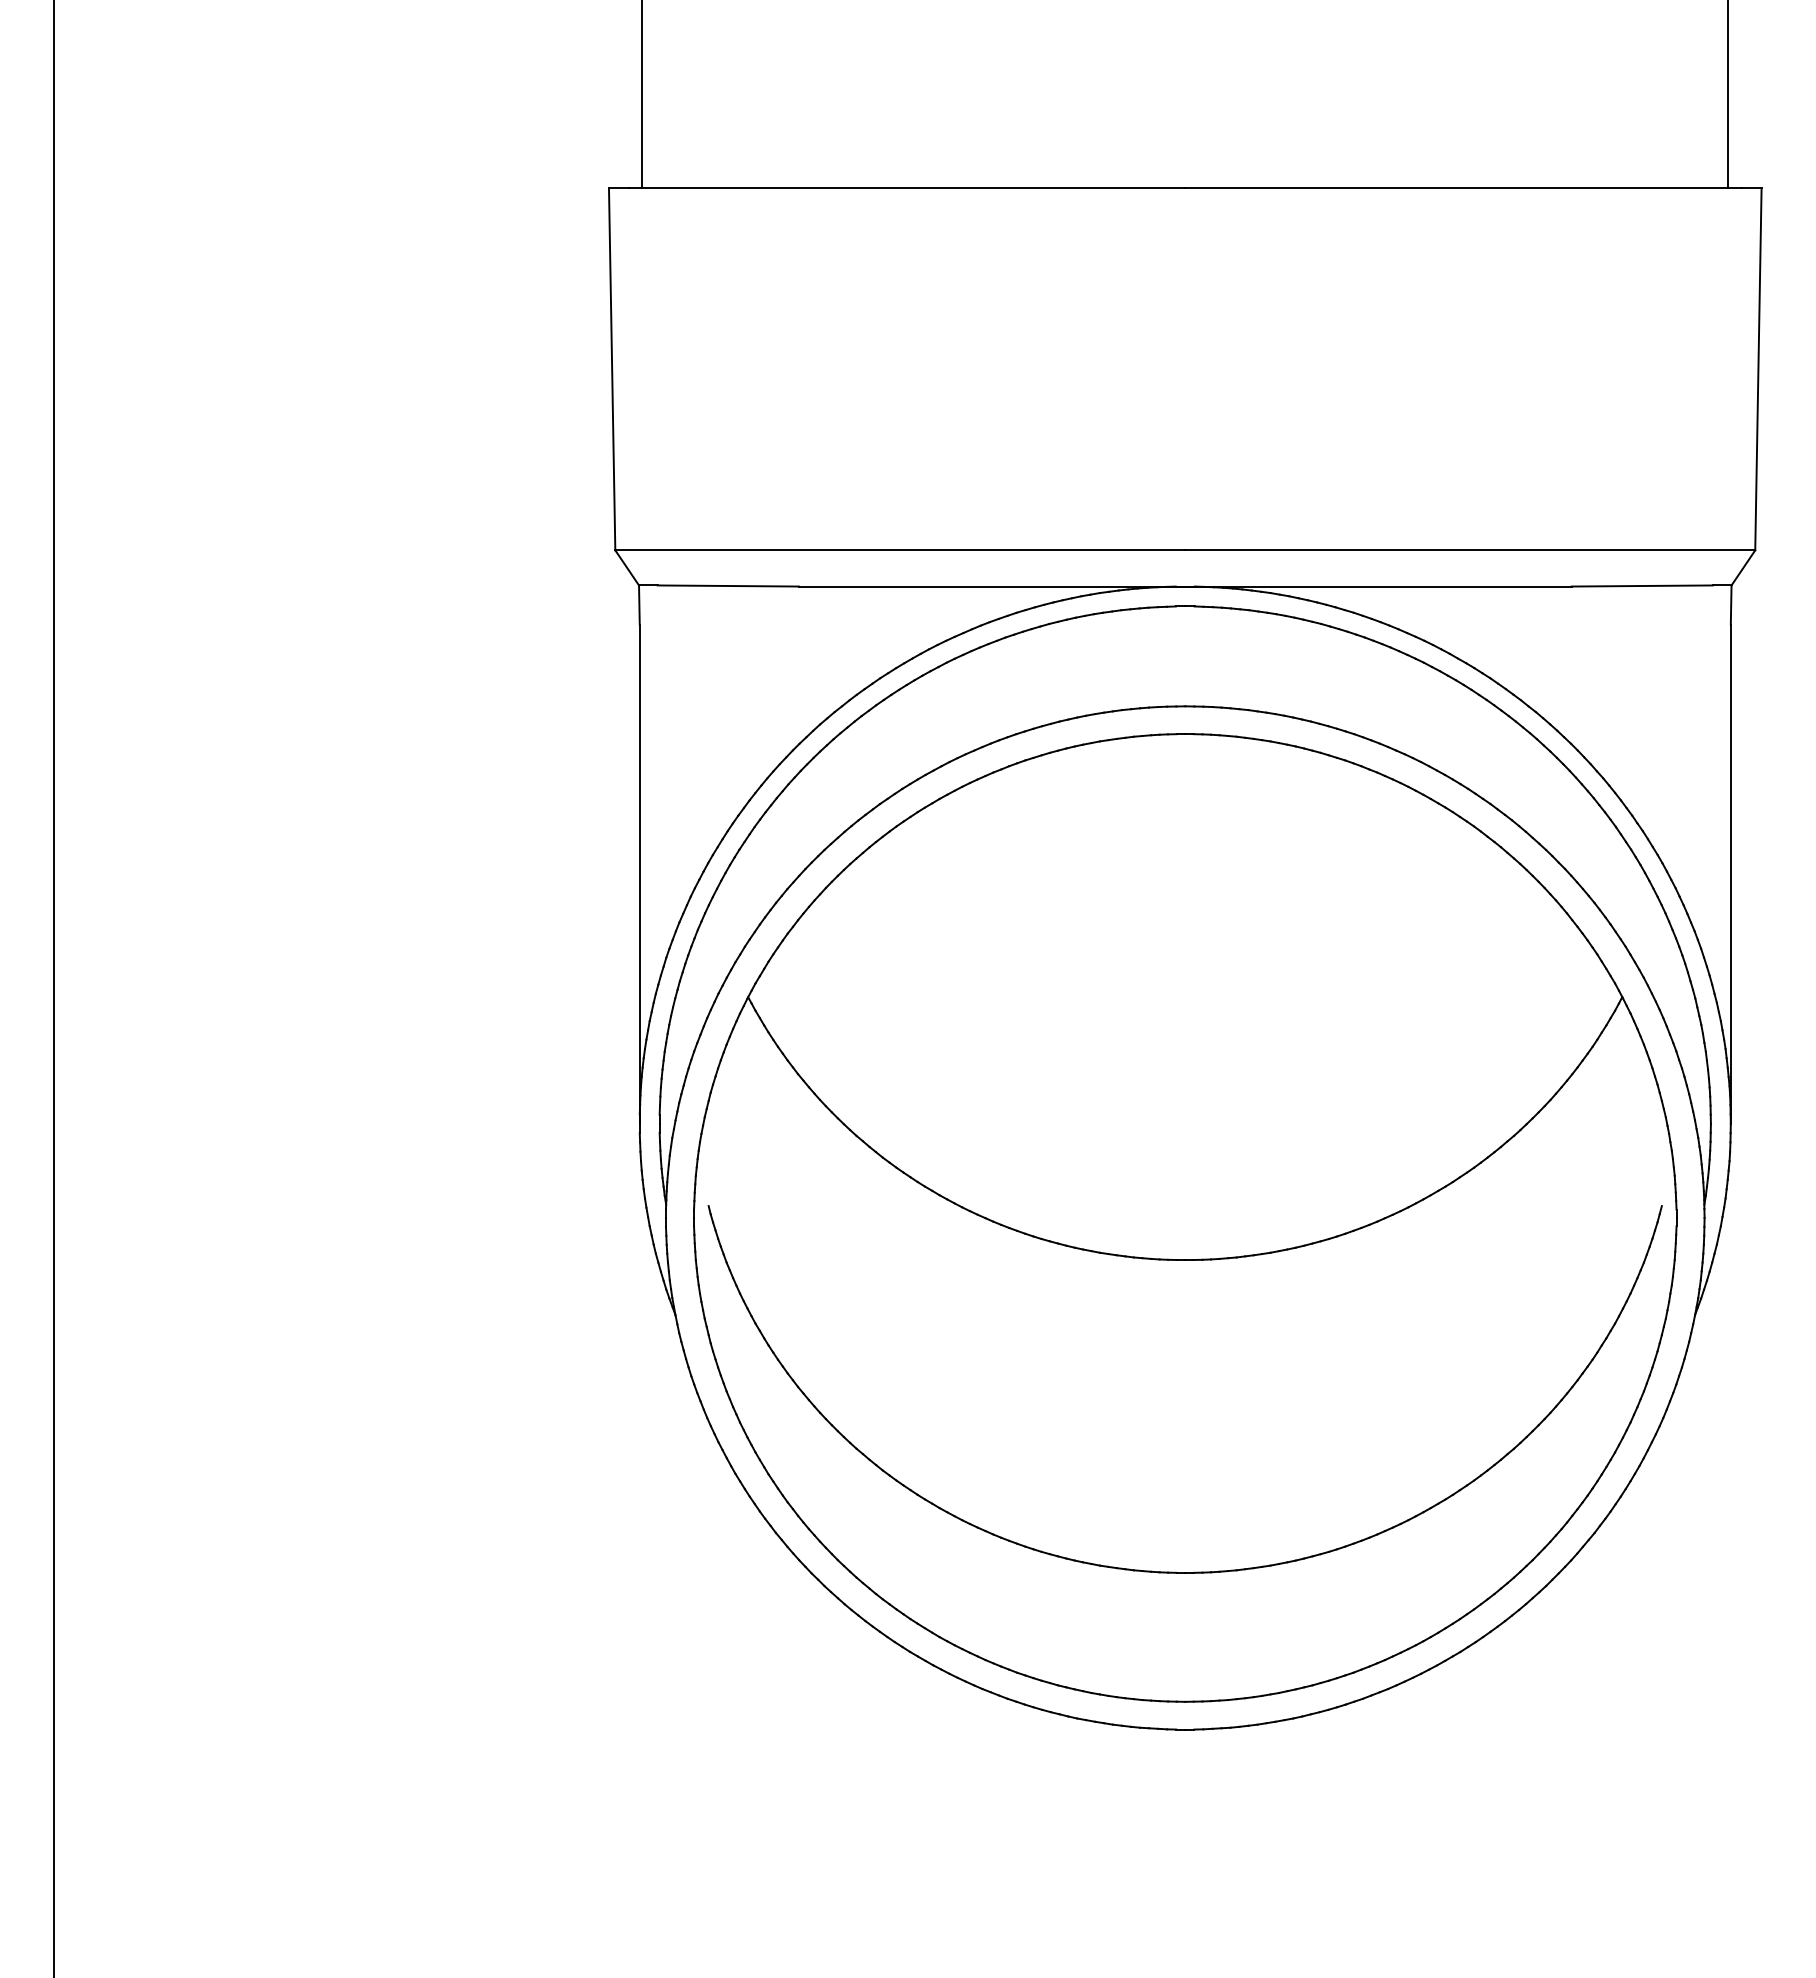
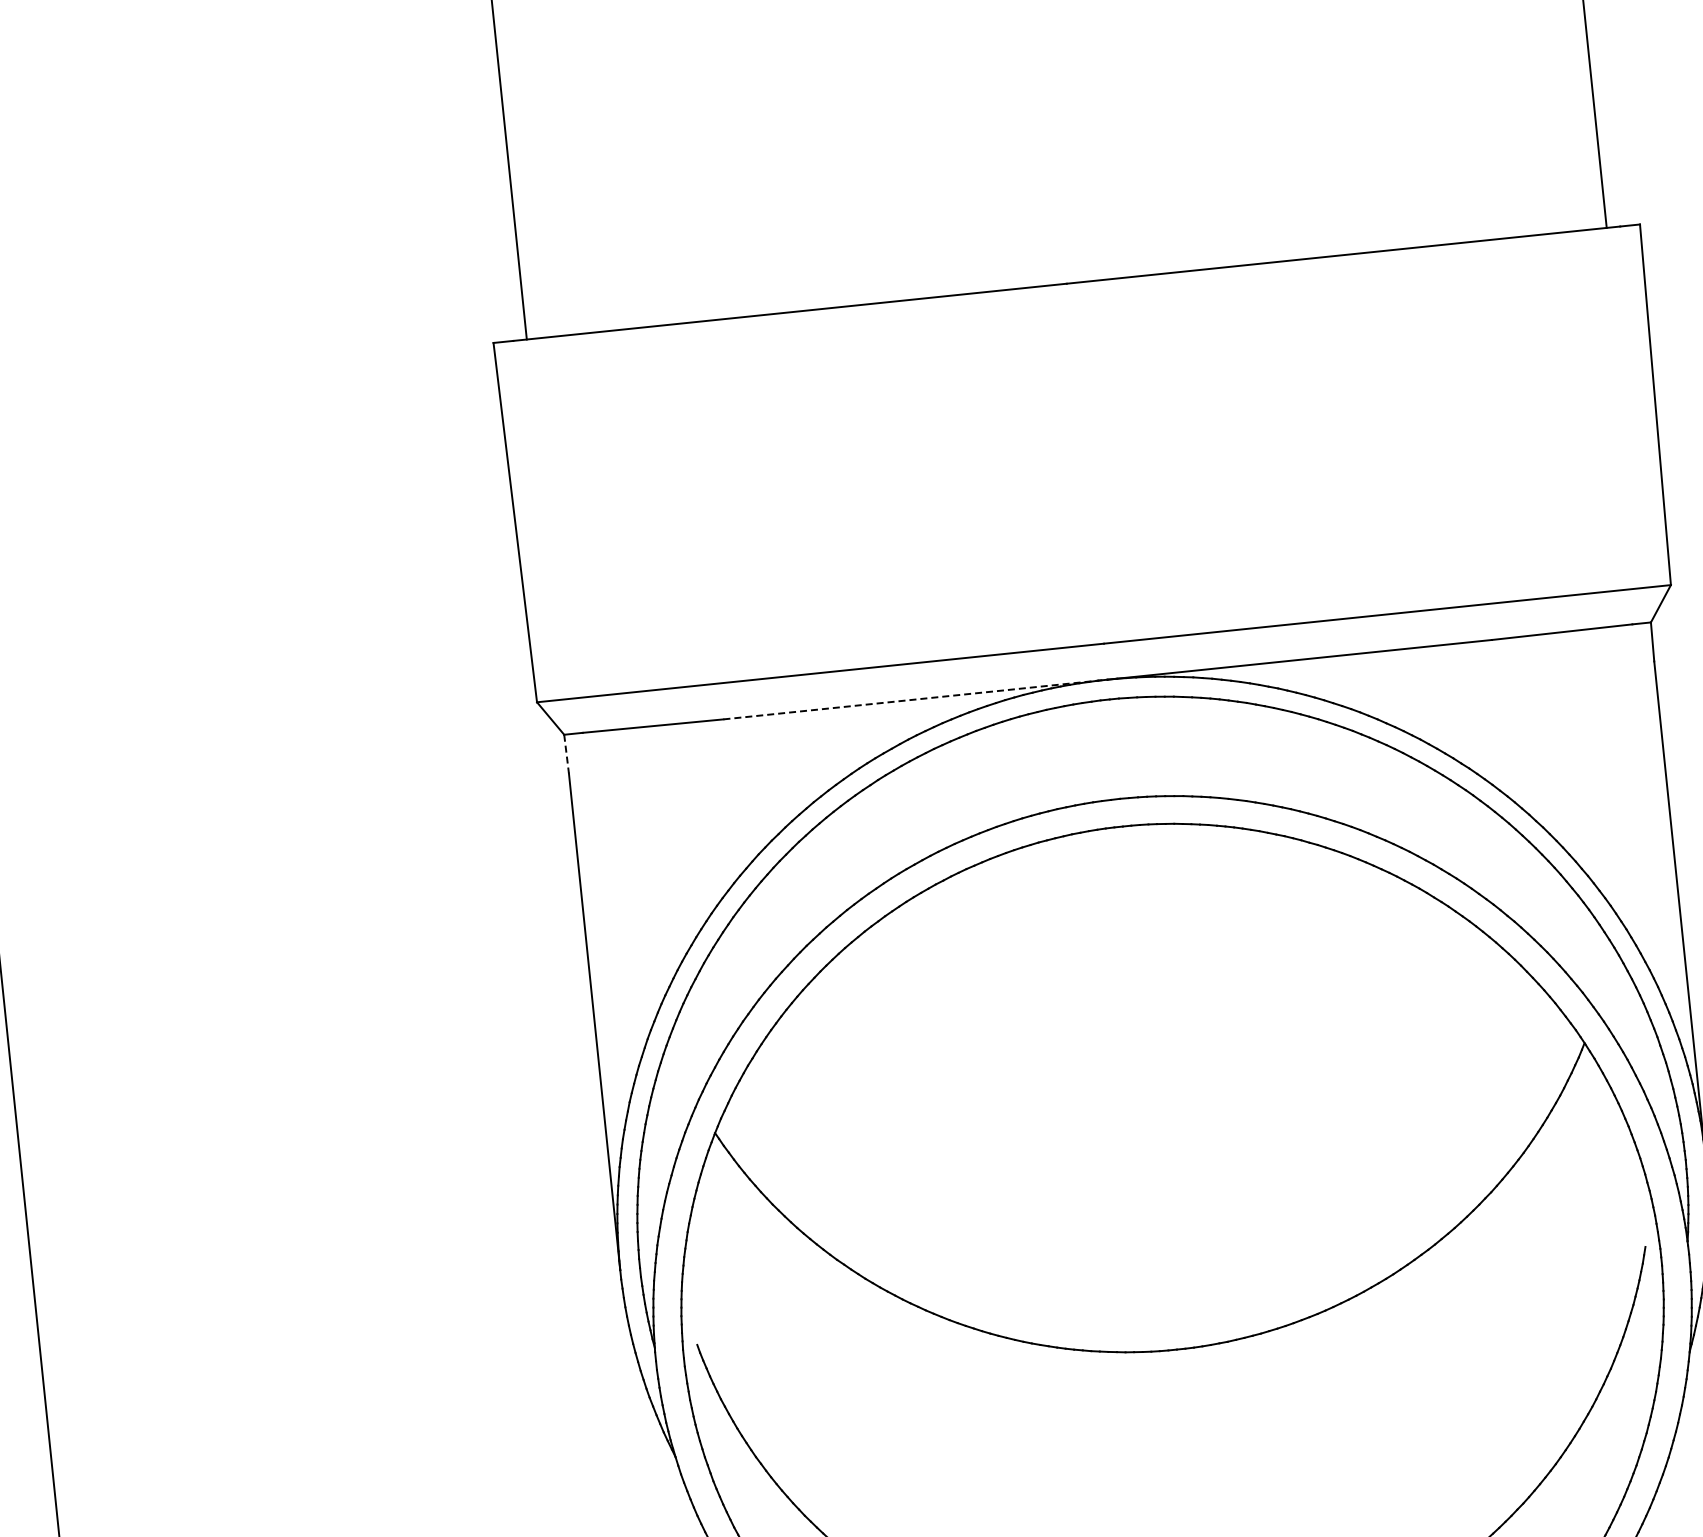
line: (992, 586) -> (915, 699), solid -> dashed
line: (639, 605) -> (566, 754), solid -> dashed

